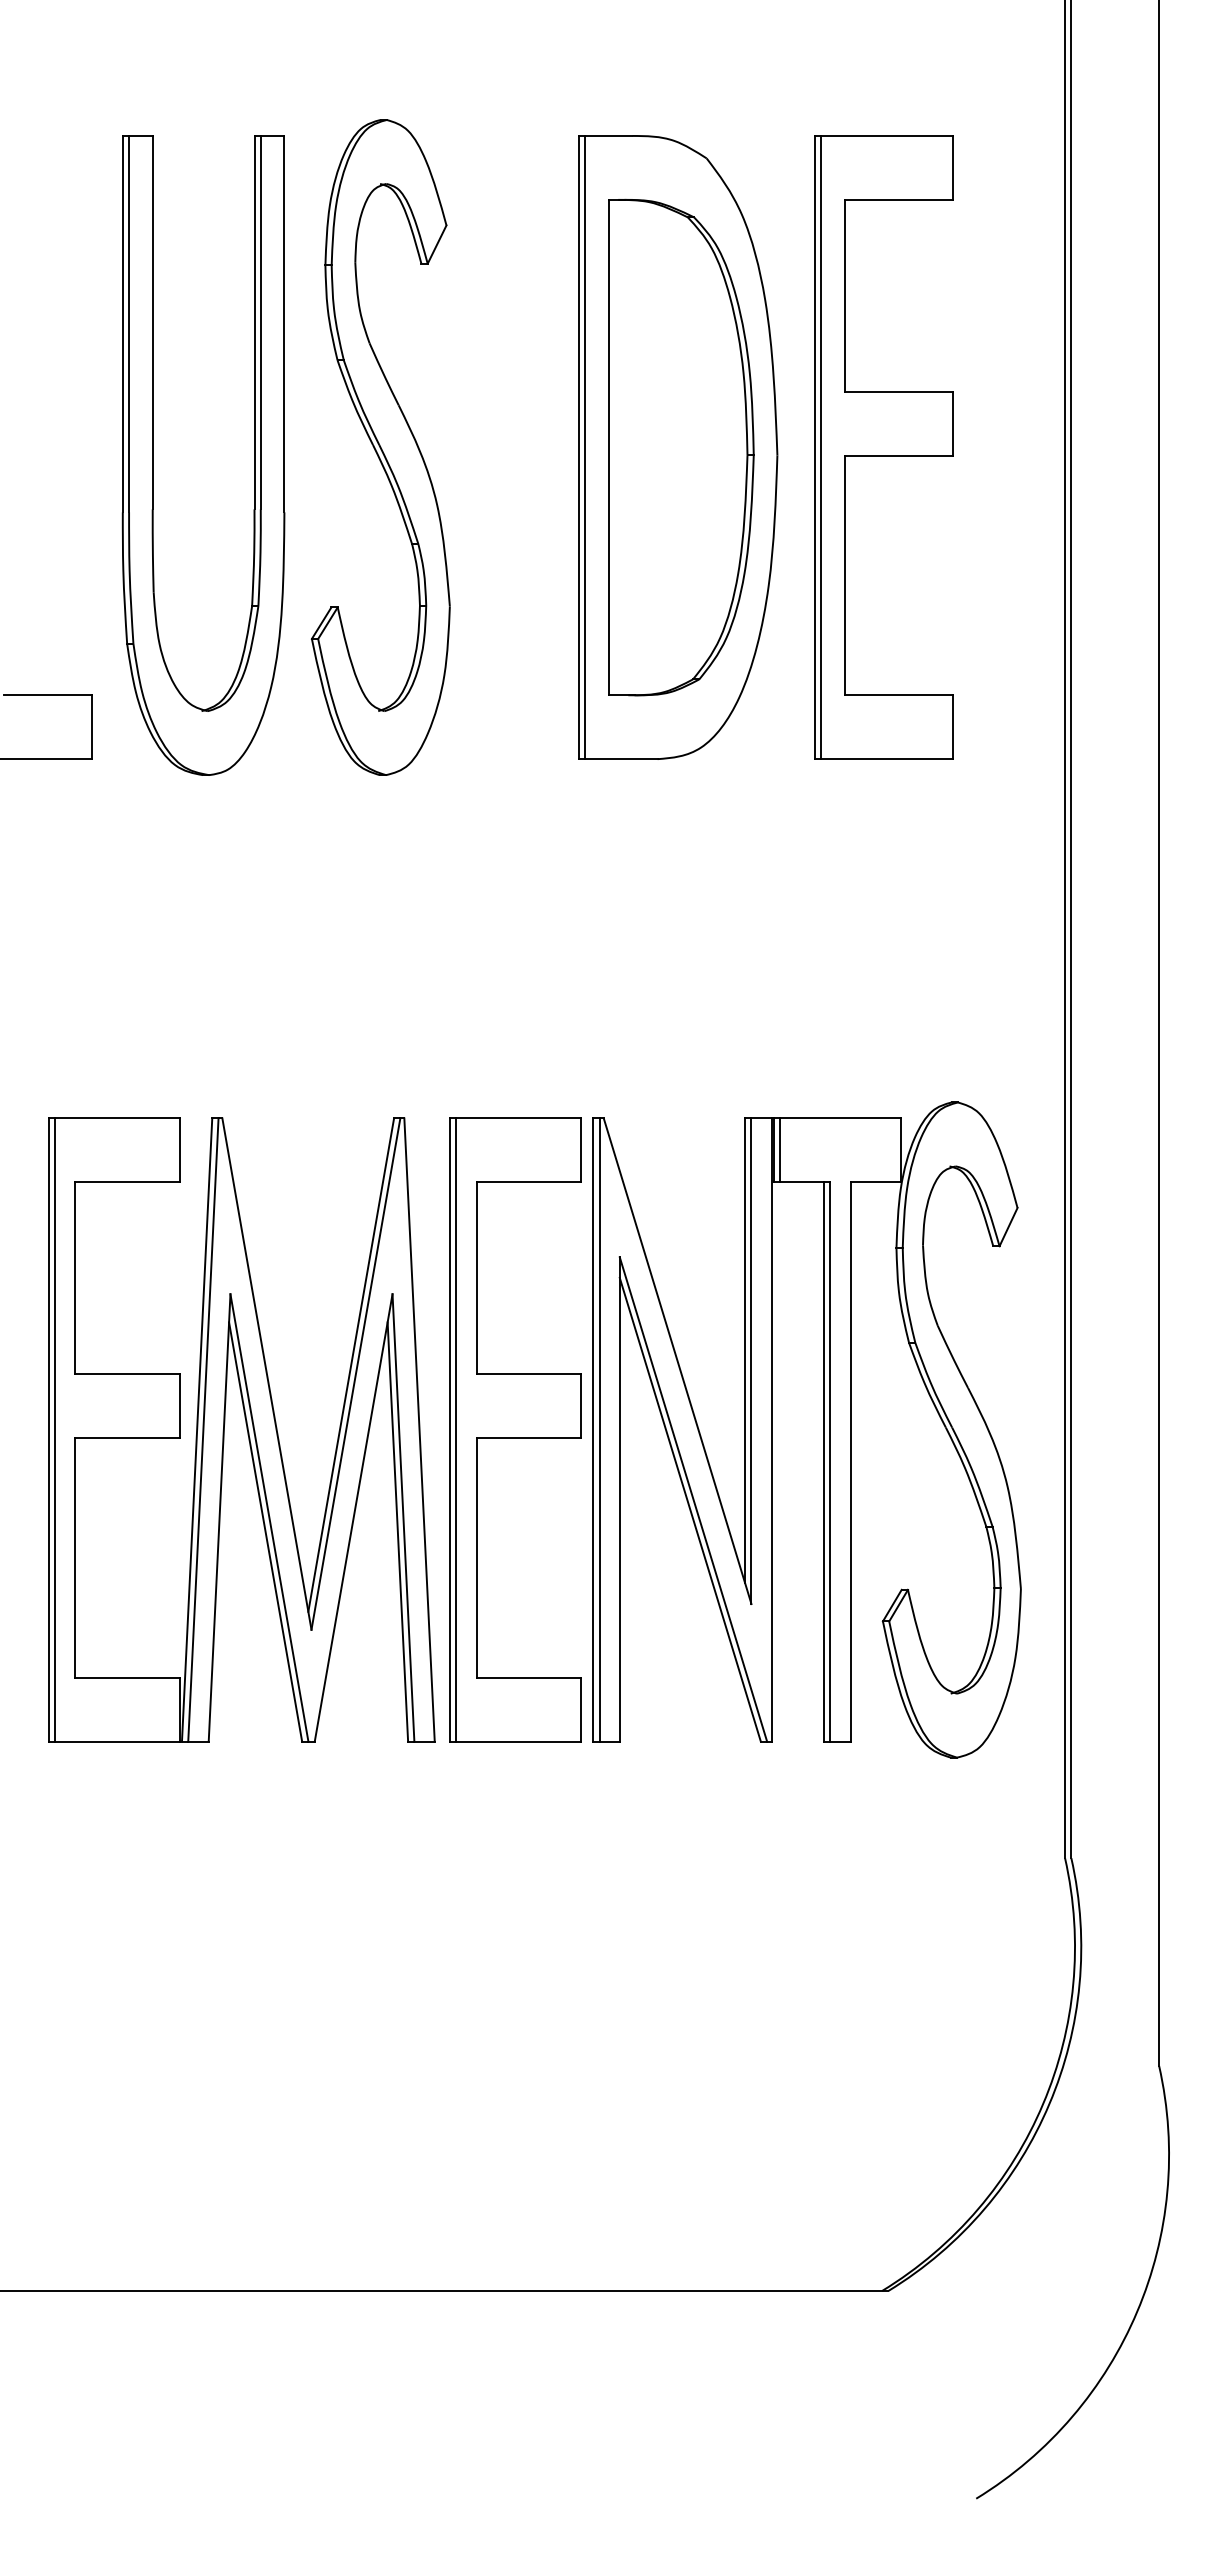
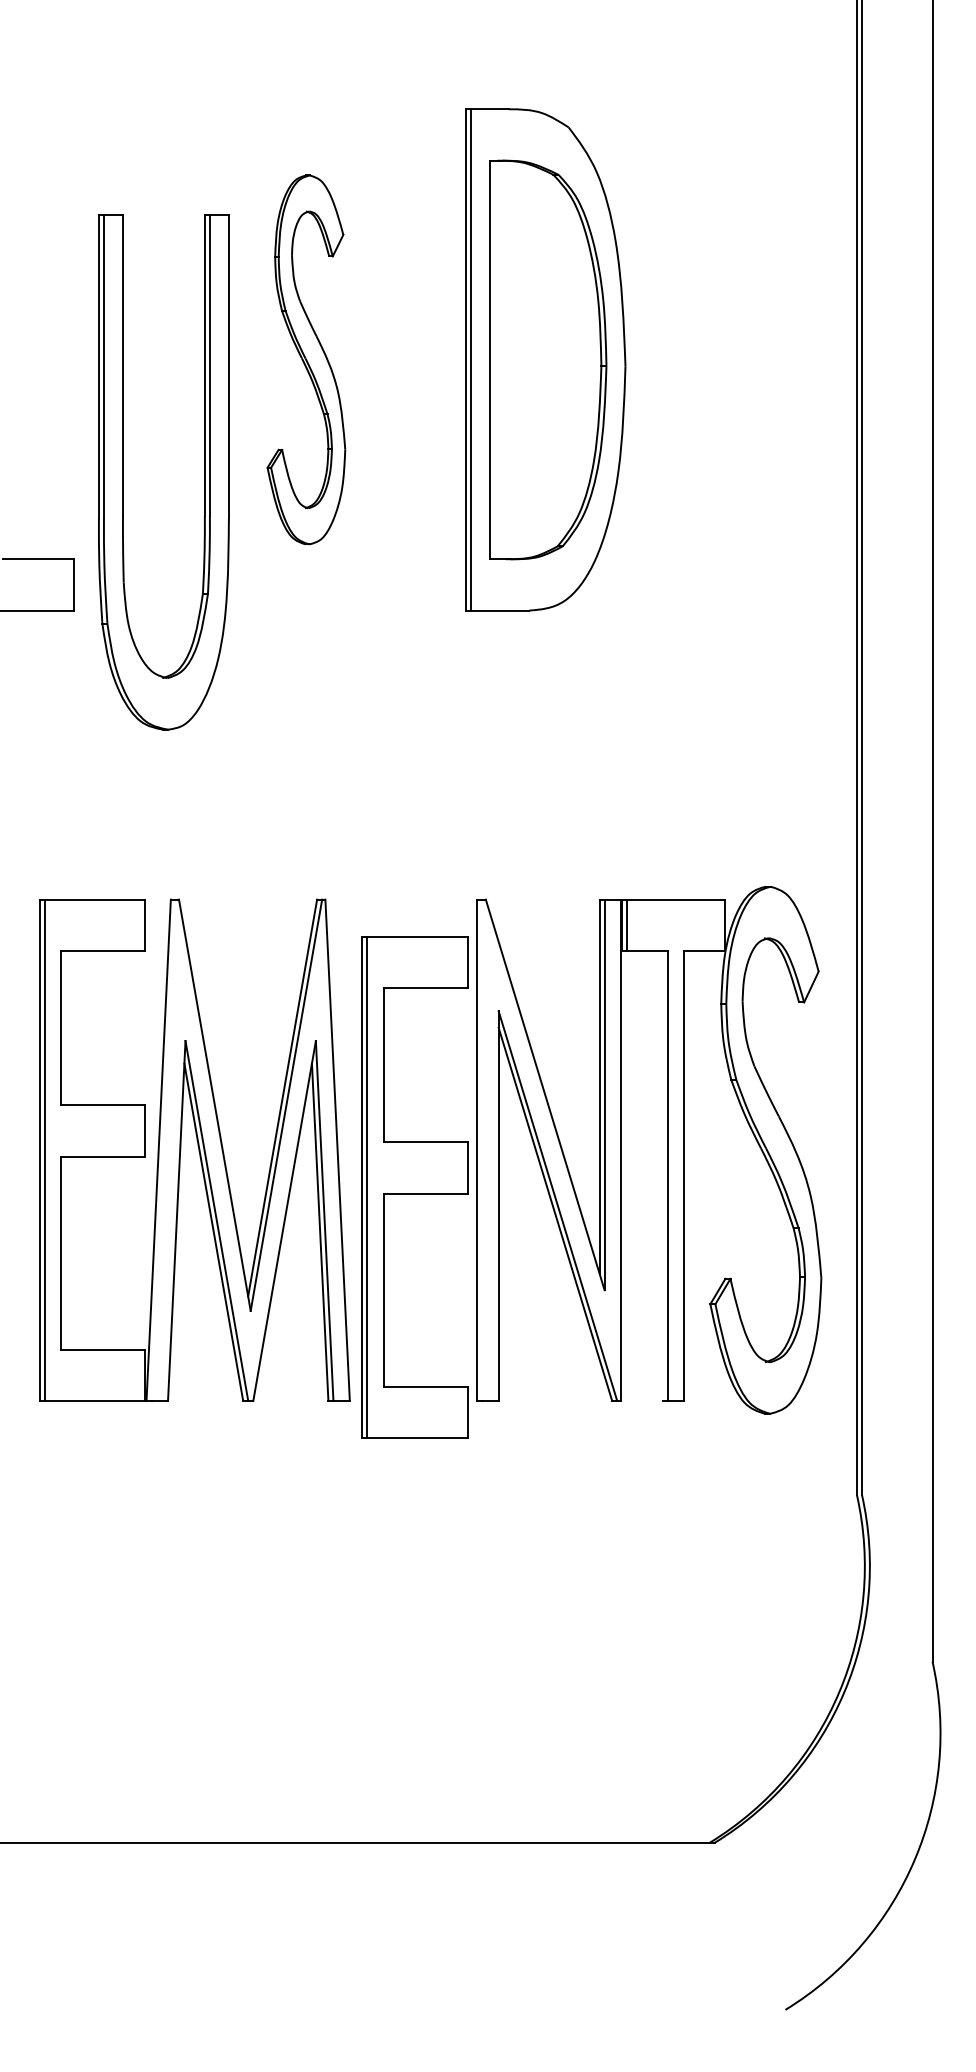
part: (380, 447) -> (306, 359), size x0.7
part: (883, 447) -> (710, 359), removed
part: (153, 455) -> (123, 472), moved
line: (203, 1429) -> (163, 1149), removed
part: (515, 1429) -> (414, 1186), moved
line: (599, 1429) -> (482, 1149), removed
line: (824, 1461) -> (663, 1175), removed

